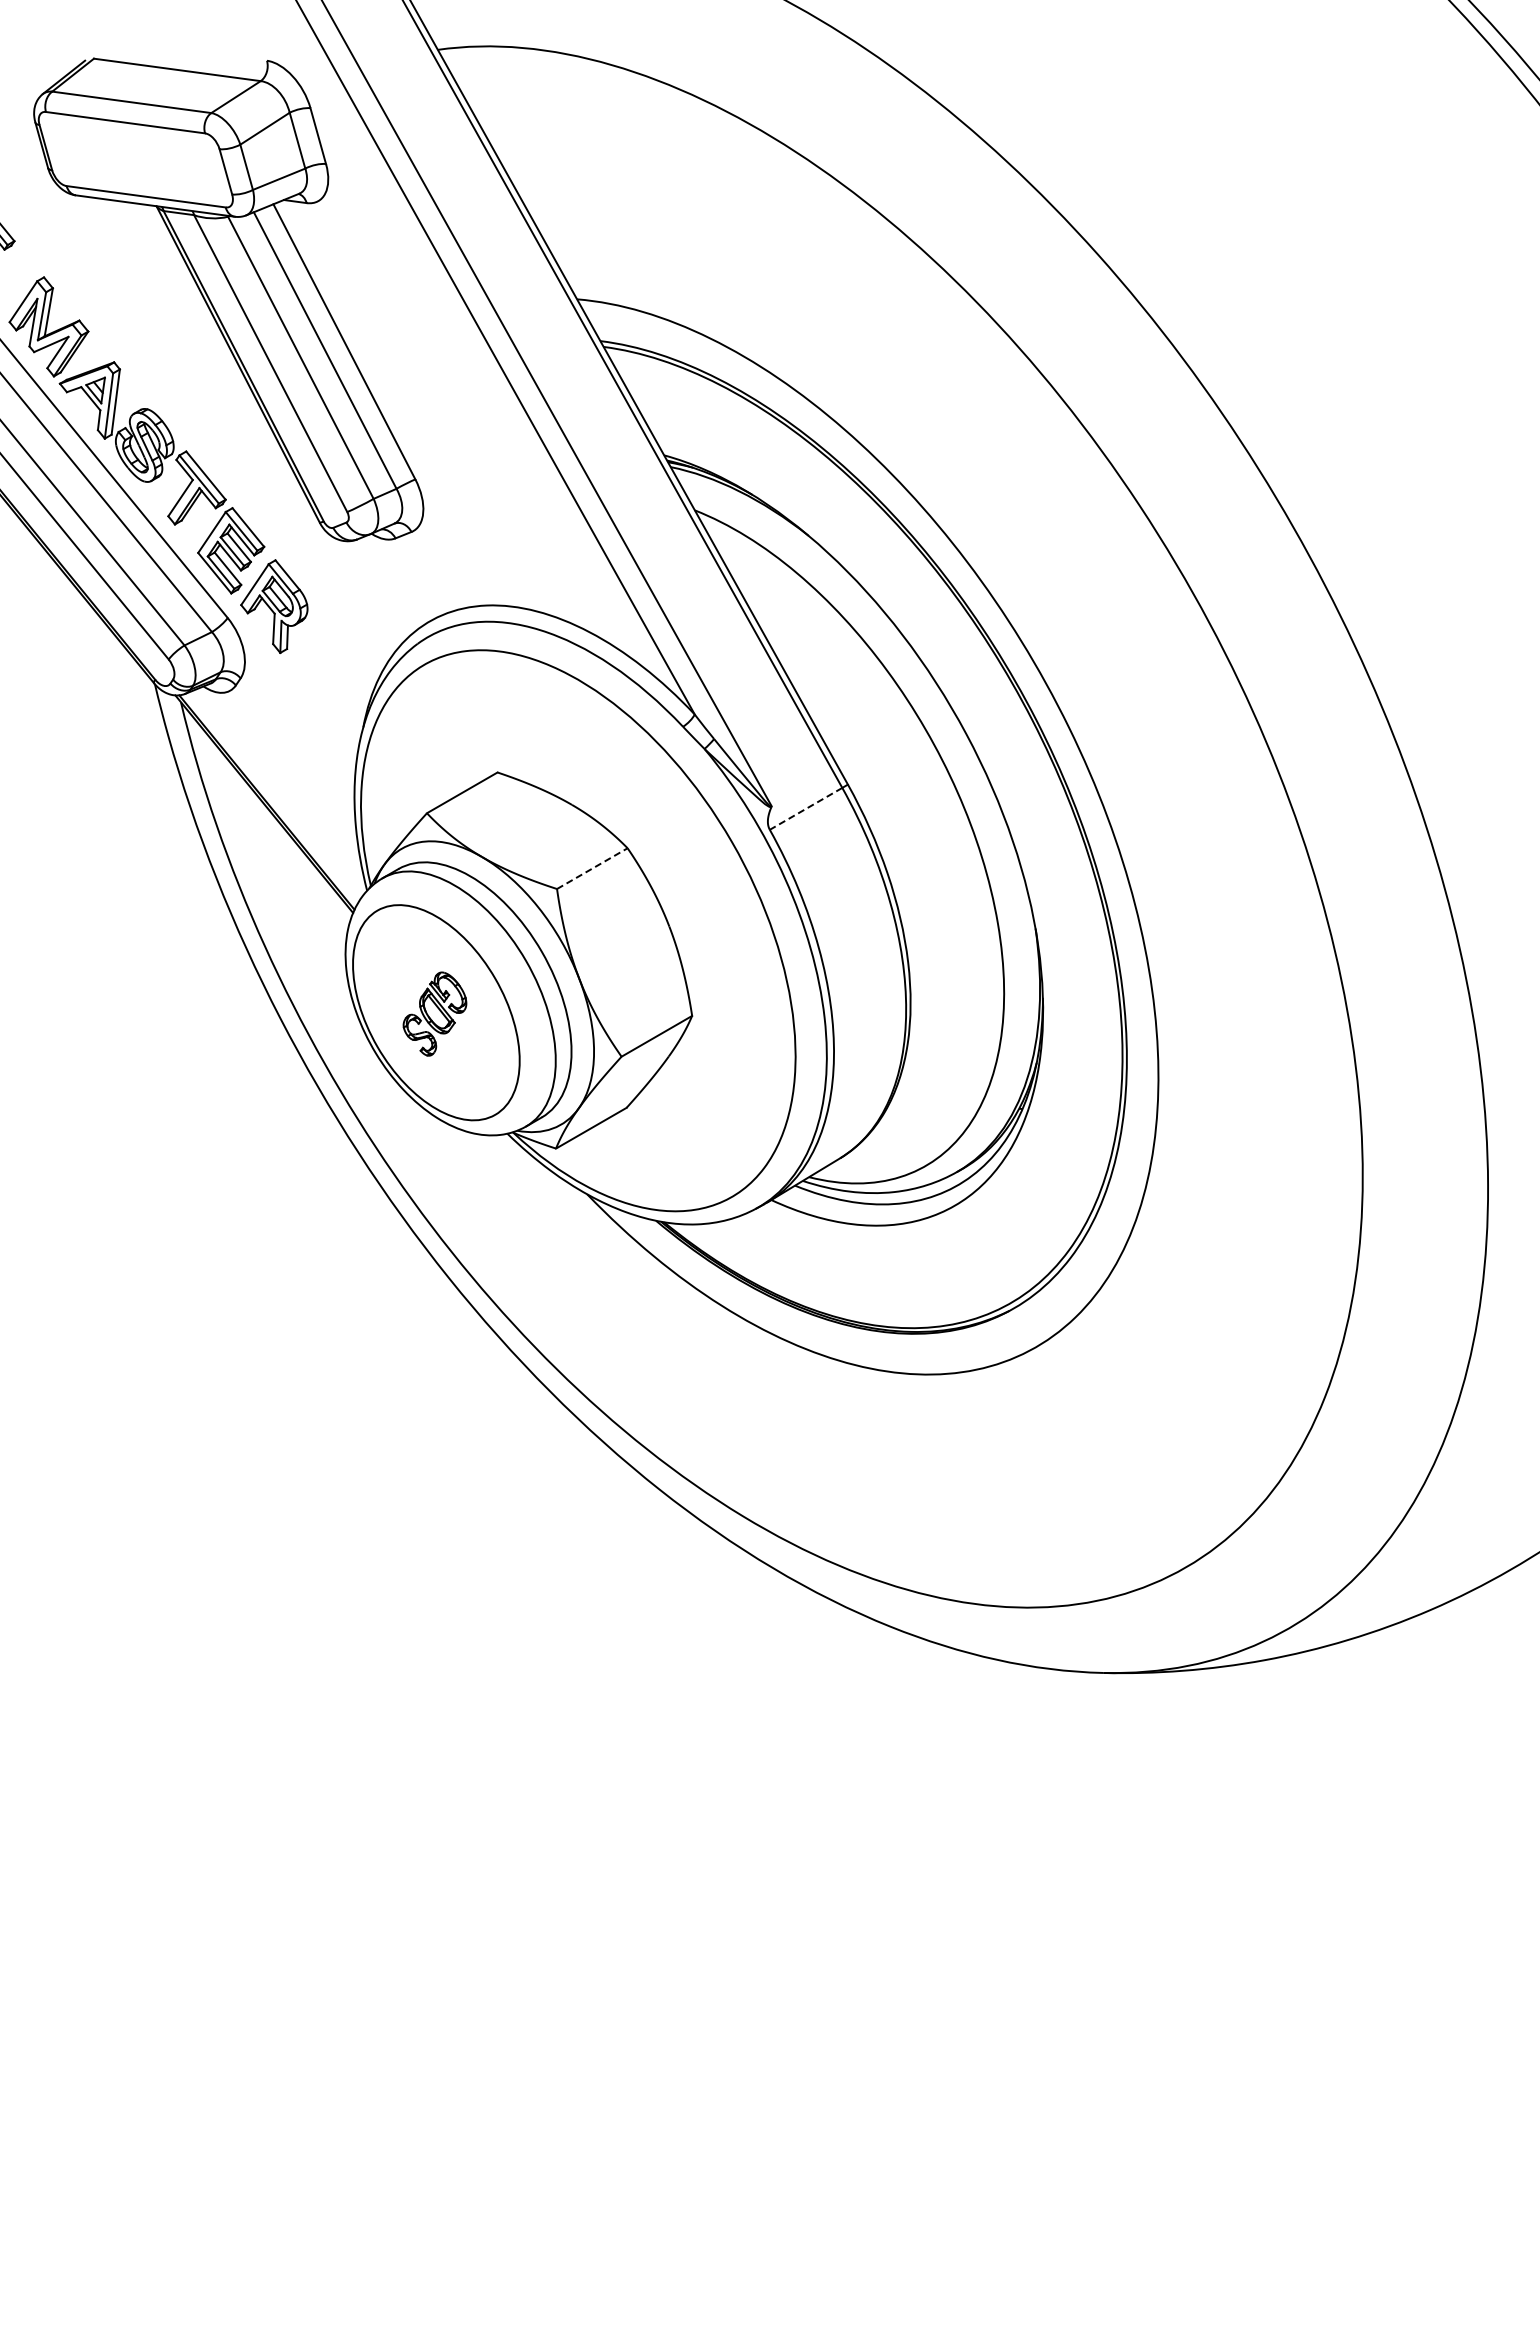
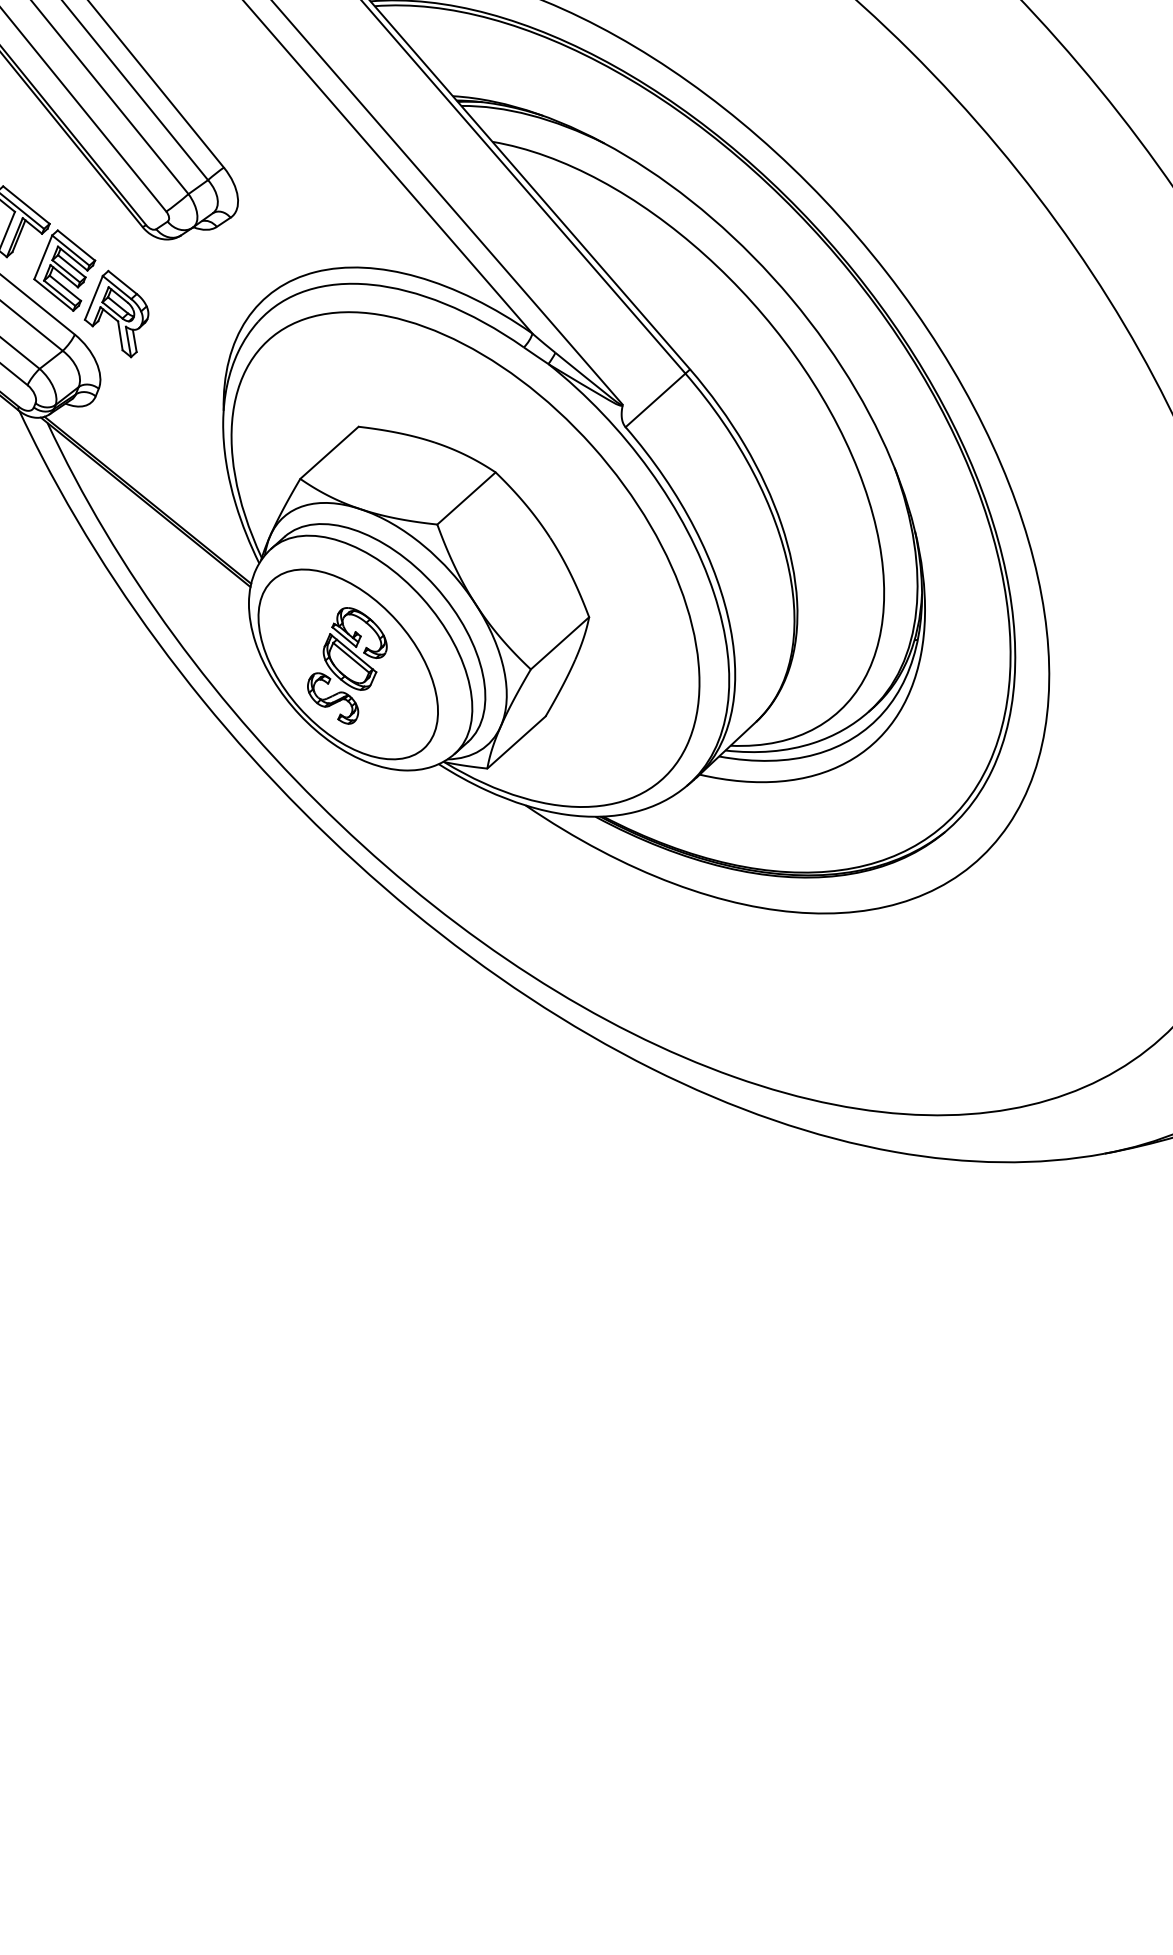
line: (806, 808) -> (655, 399), dashed -> solid
line: (592, 868) -> (466, 498), dashed -> solid
part: (434, 1013) -> (346, 665), size x1.43

